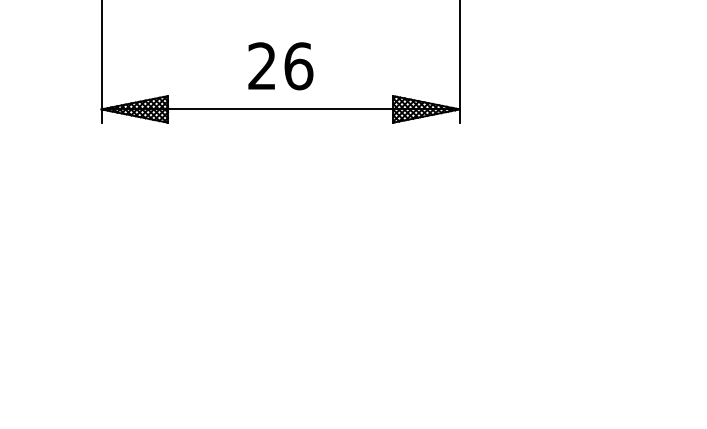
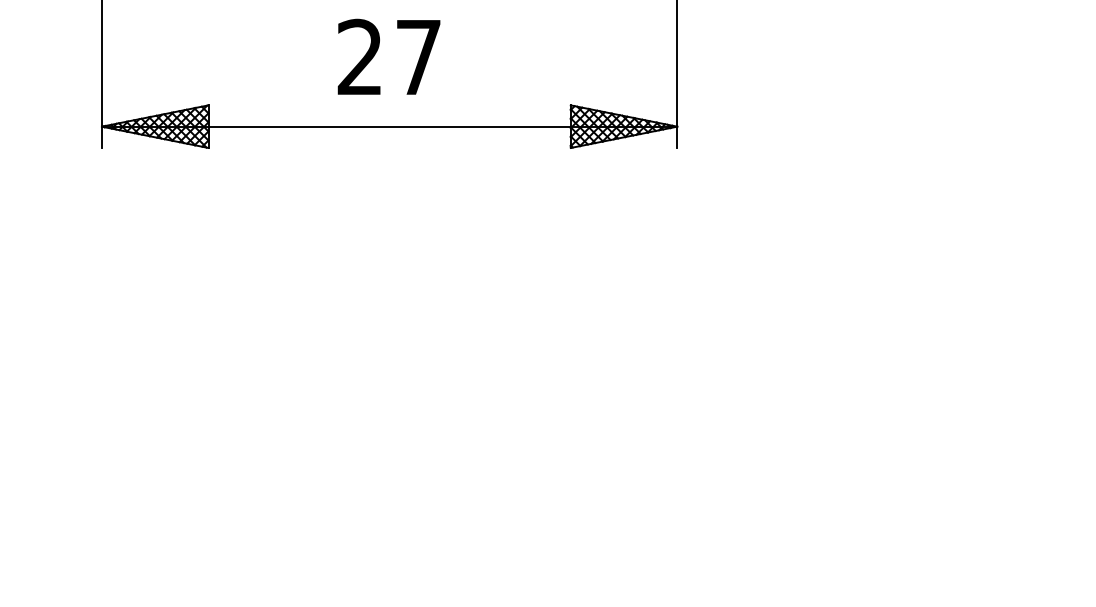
text: (298, 66) -> (418, 57), 26 -> 27

